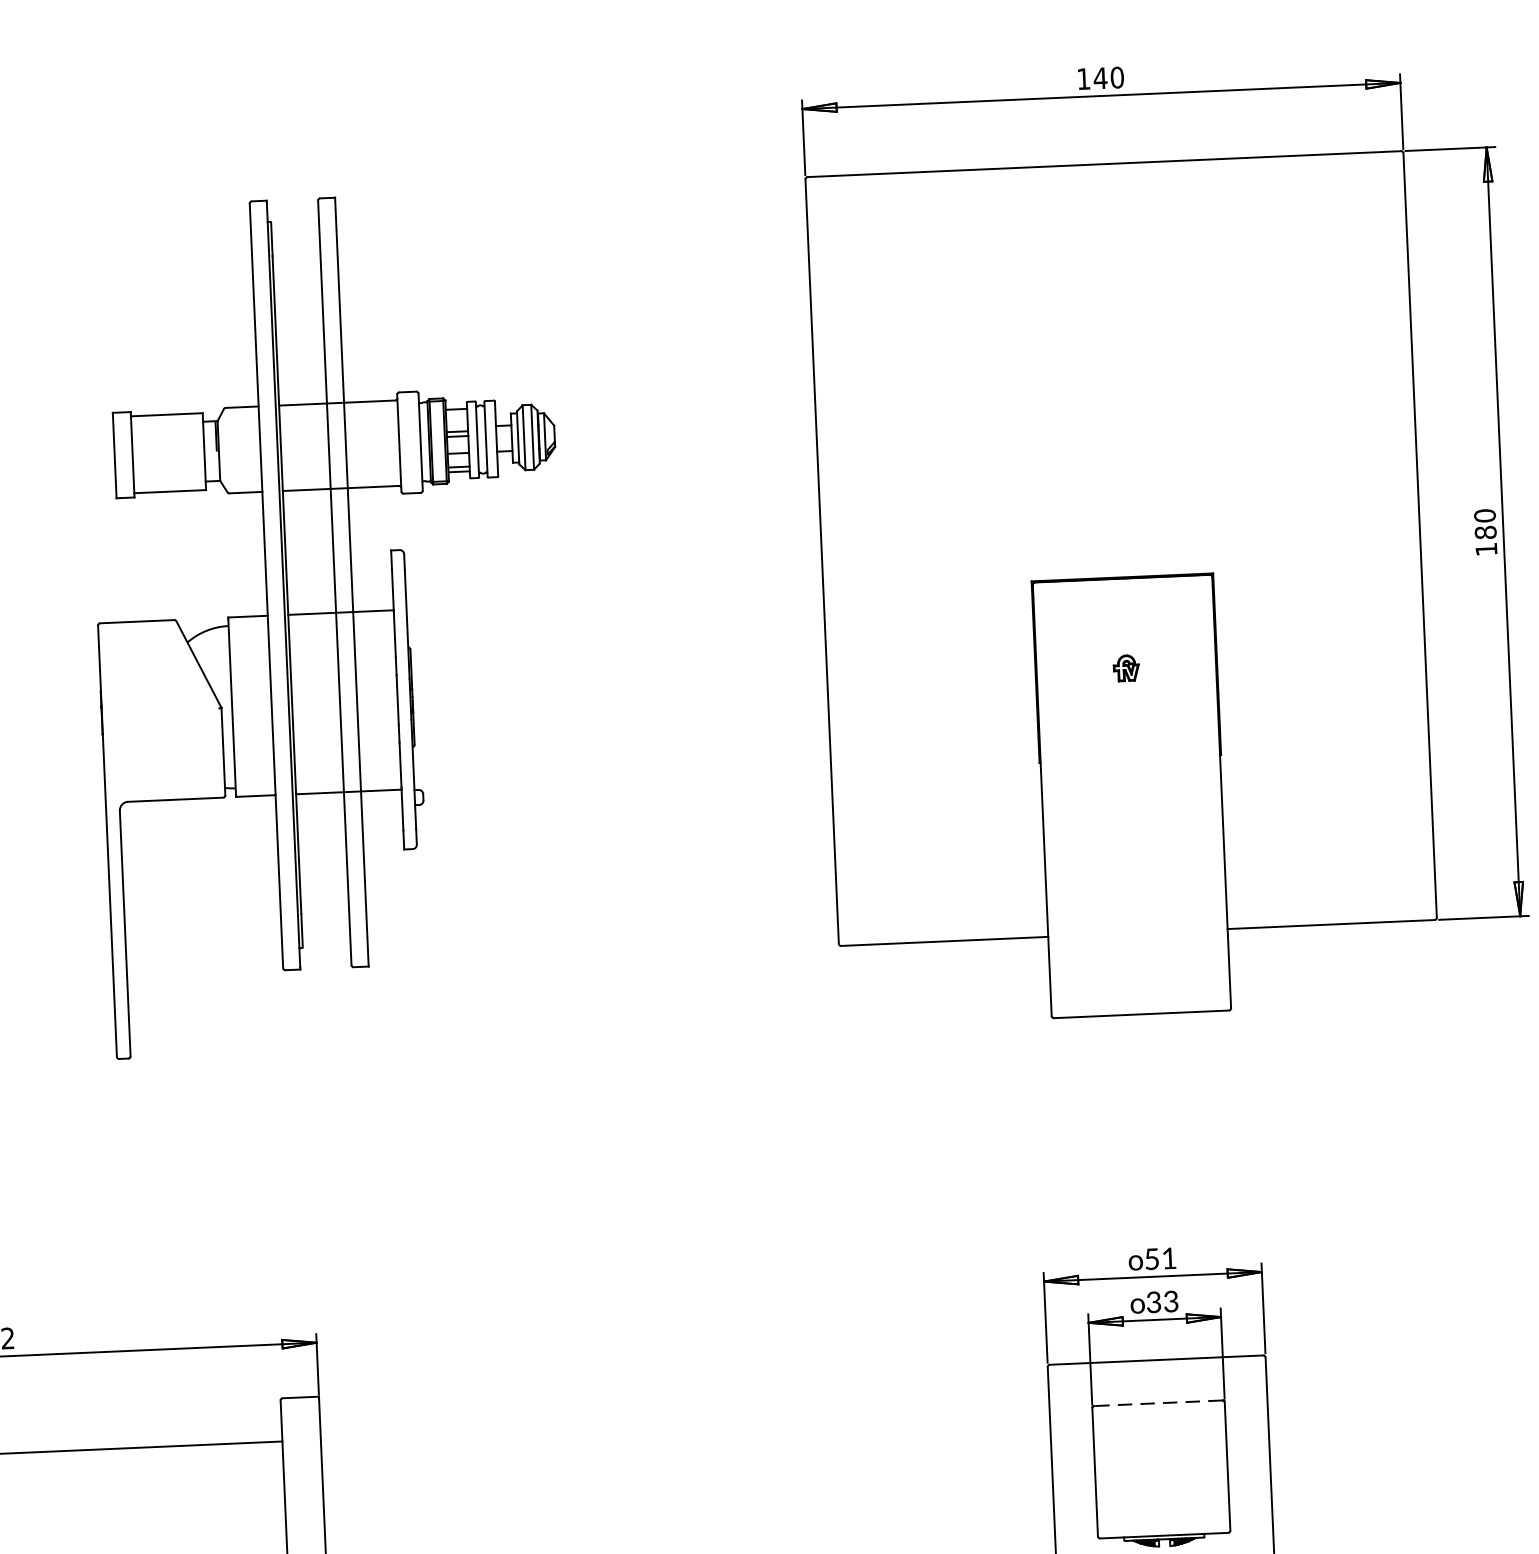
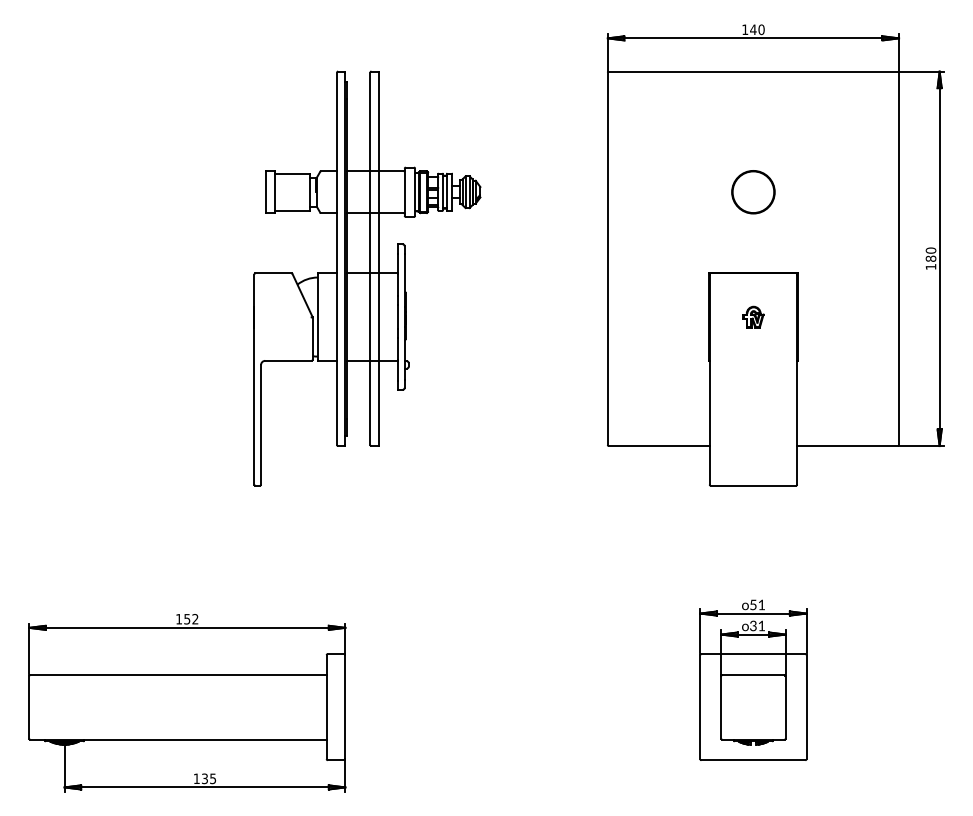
circle: (1115, 412) -> (753, 192), added
part: (1126, 666) -> (753, 316), size x1.67
text: (1170, 1300) -> (761, 625), 33 -> 31
line: (1156, 1404) -> (752, 675), dashed -> solid

